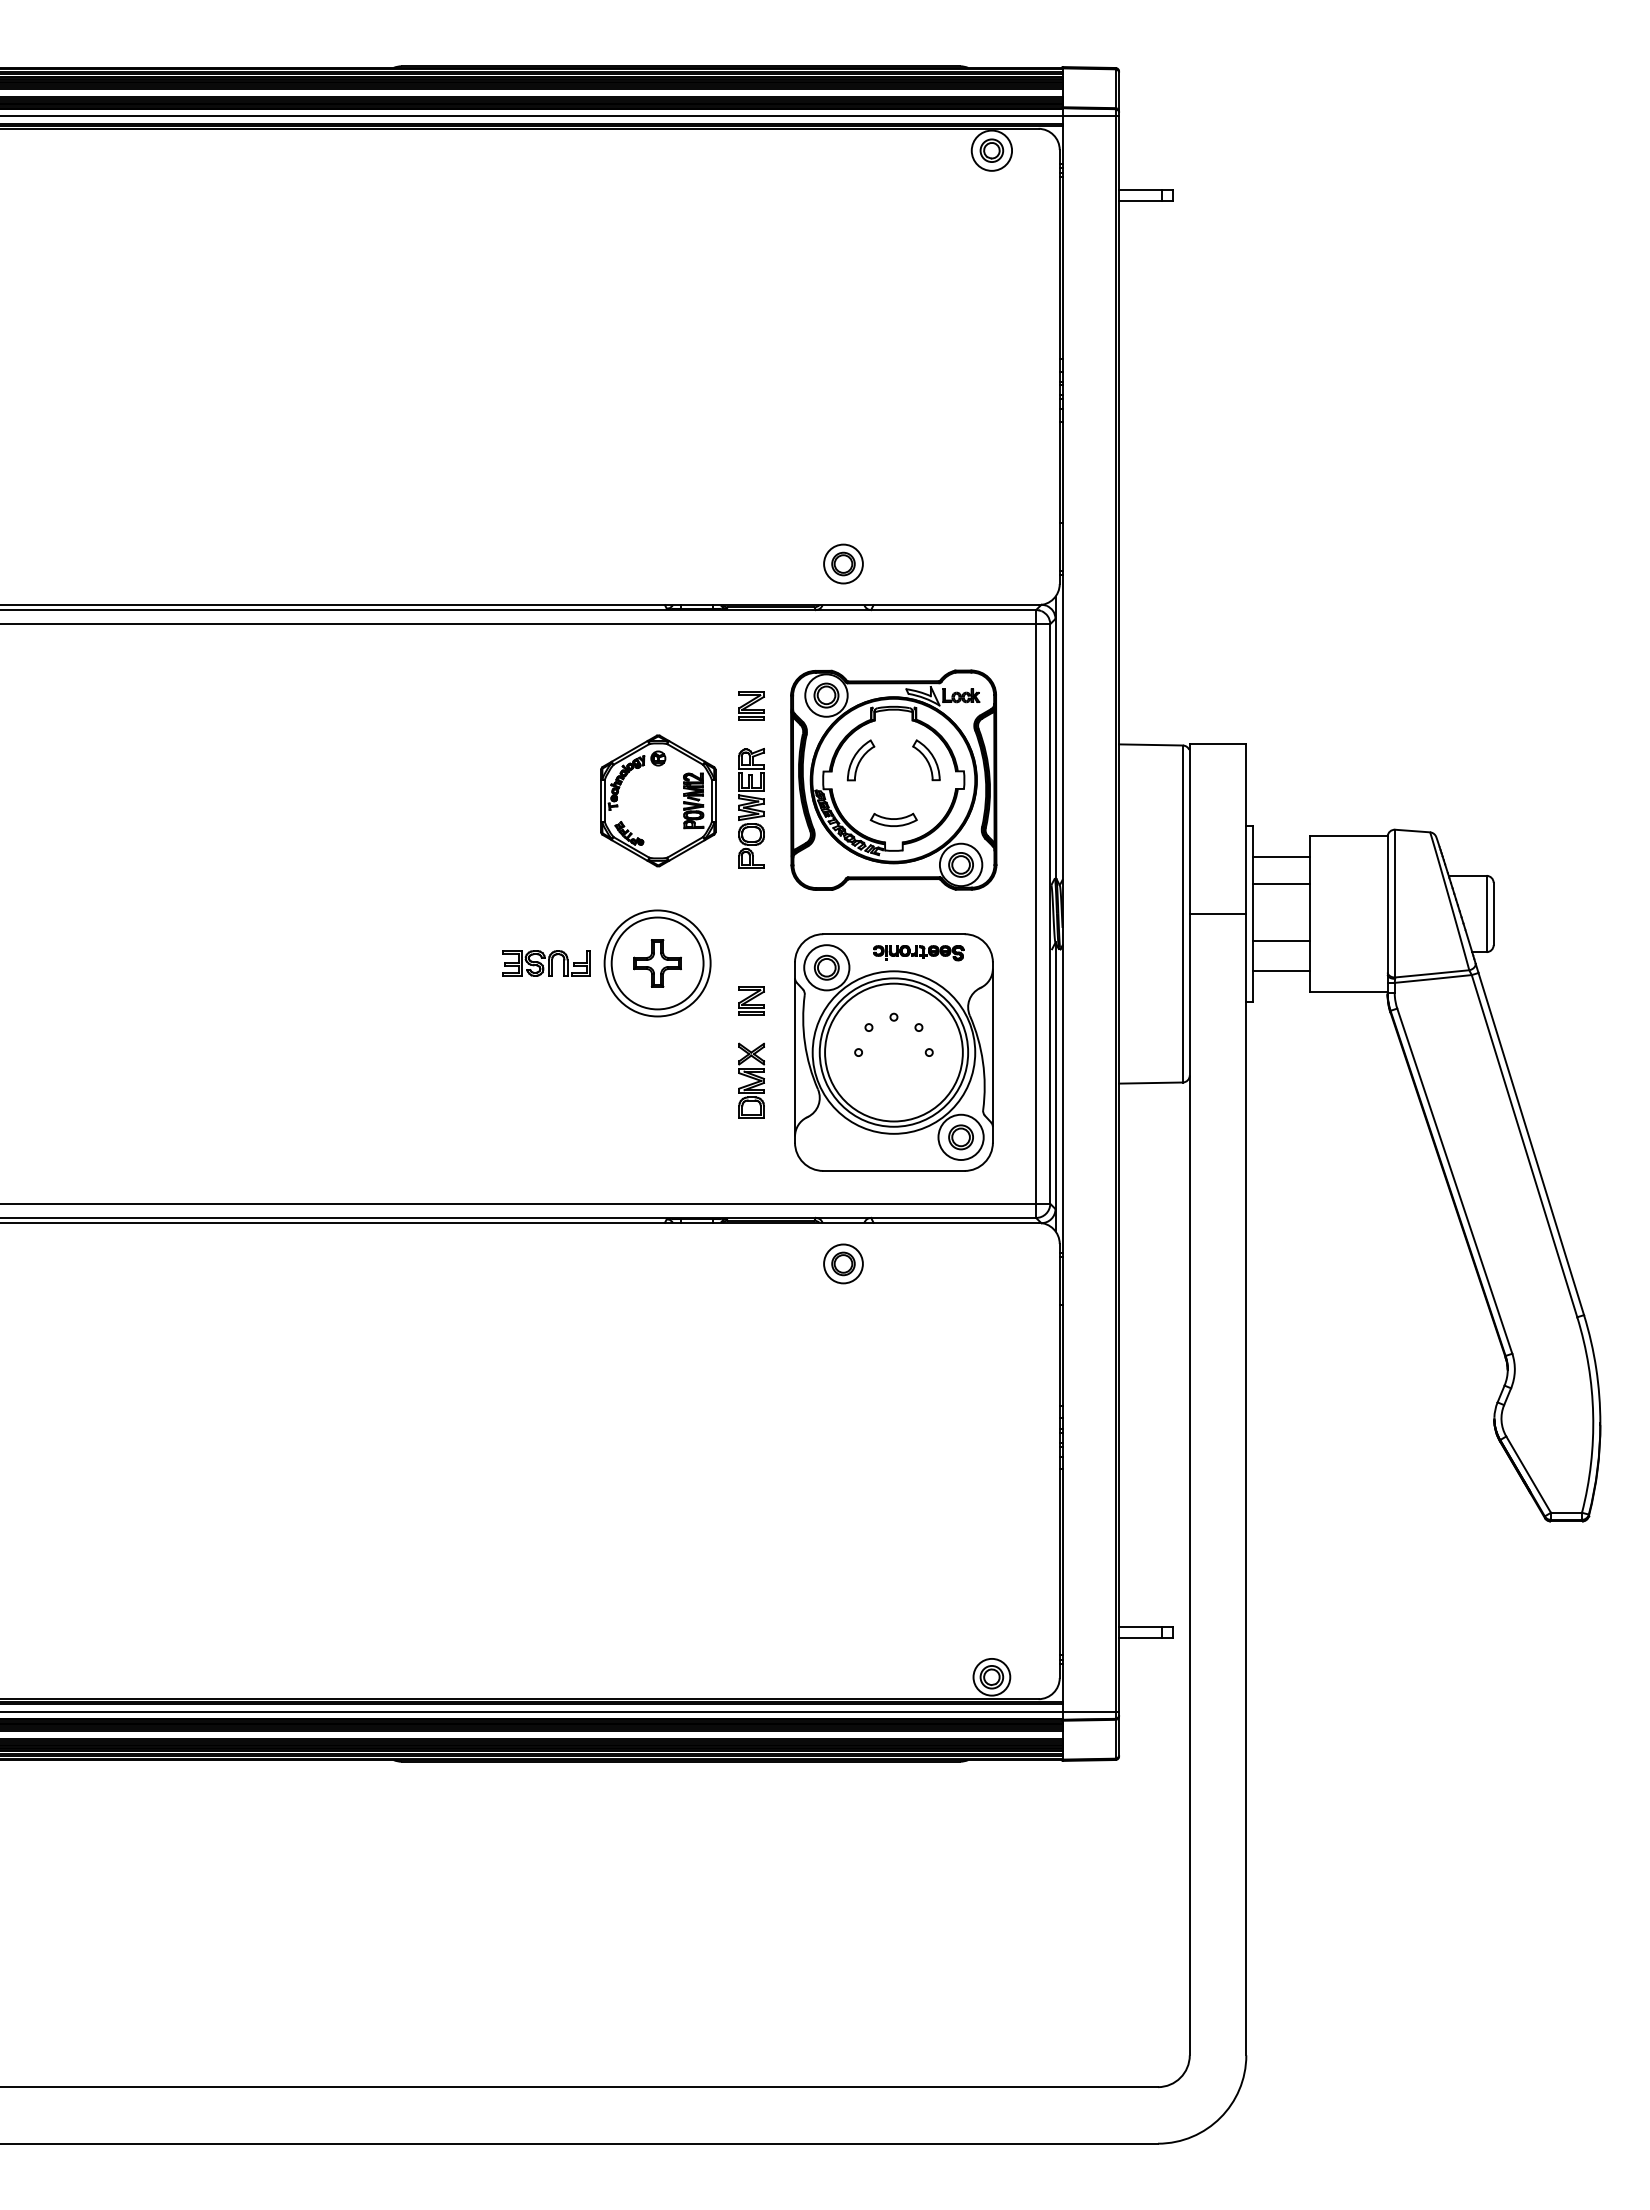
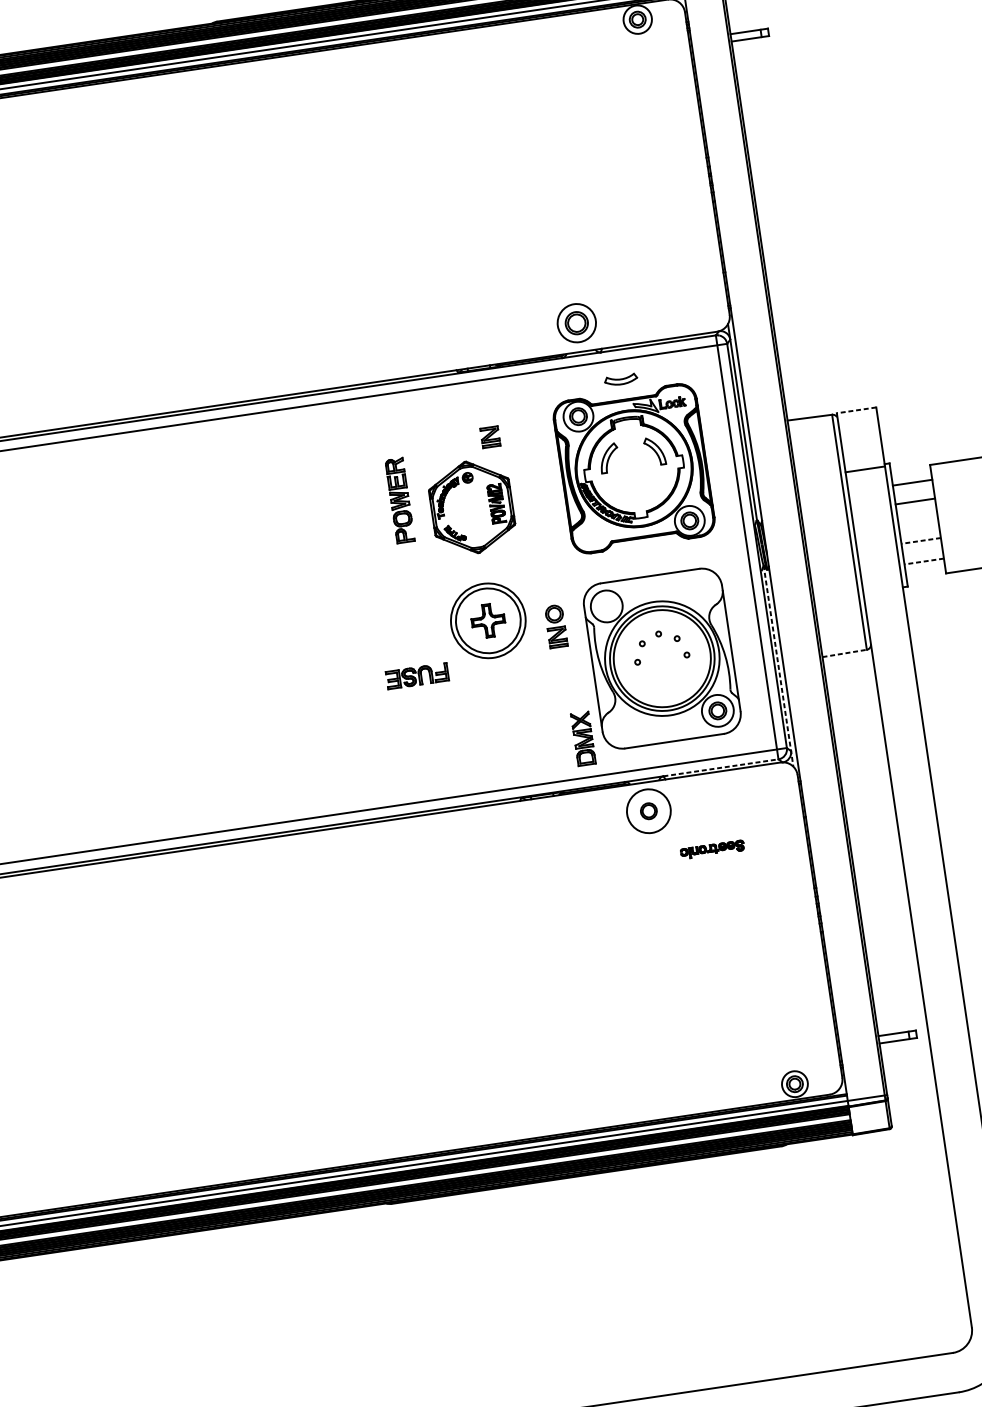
part: (843, 563) -> (576, 322), size x1.4
part: (751, 705) -> (490, 436), moved
line: (1217, 744) -> (856, 410), solid -> dashed
part: (751, 808) -> (399, 500), moved
part: (893, 819) -> (620, 379), moved
line: (1217, 914) -> (864, 469), moved
line: (1281, 940) -> (921, 540), solid -> dashed
part: (918, 953) -> (712, 850), moved
part: (546, 963) -> (417, 676), moved
part: (826, 967) -> (554, 614), moved
line: (1281, 970) -> (924, 561), solid -> dashed
part: (751, 1080) -> (583, 738), moved
line: (1150, 1083) -> (844, 653), solid -> dashed
line: (1055, 1087) -> (778, 666), solid -> dashed
line: (954, 1217) -> (721, 767), solid -> dashed
circle: (843, 1263) -> (648, 810), size x1.6

